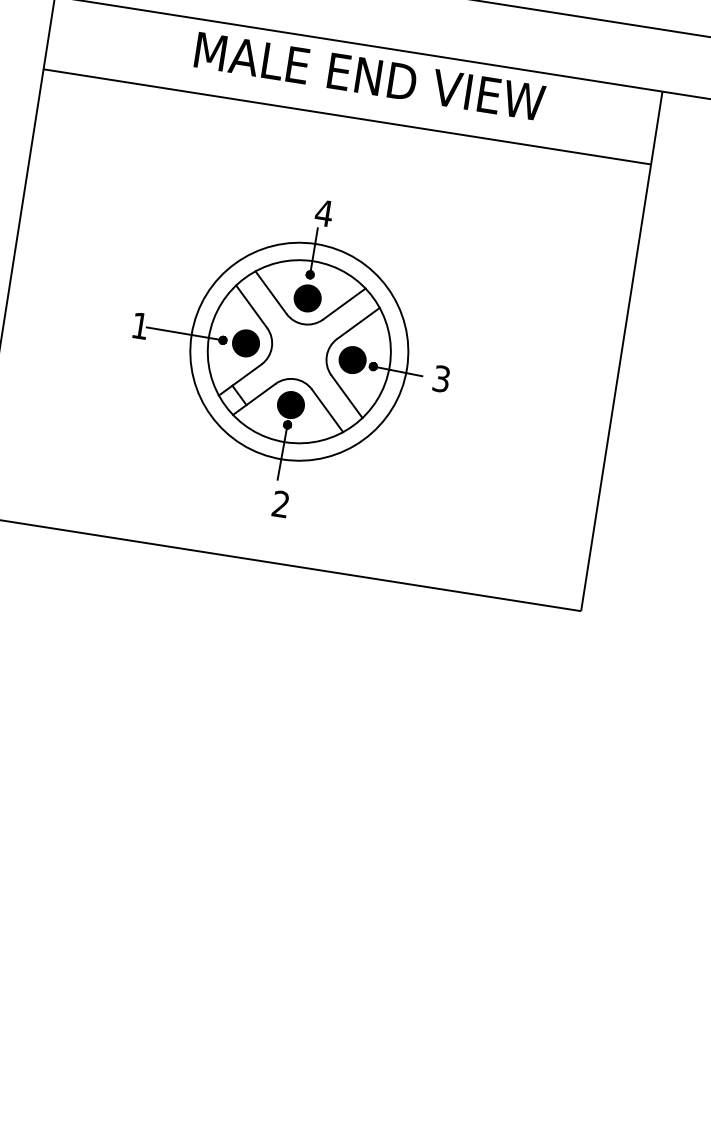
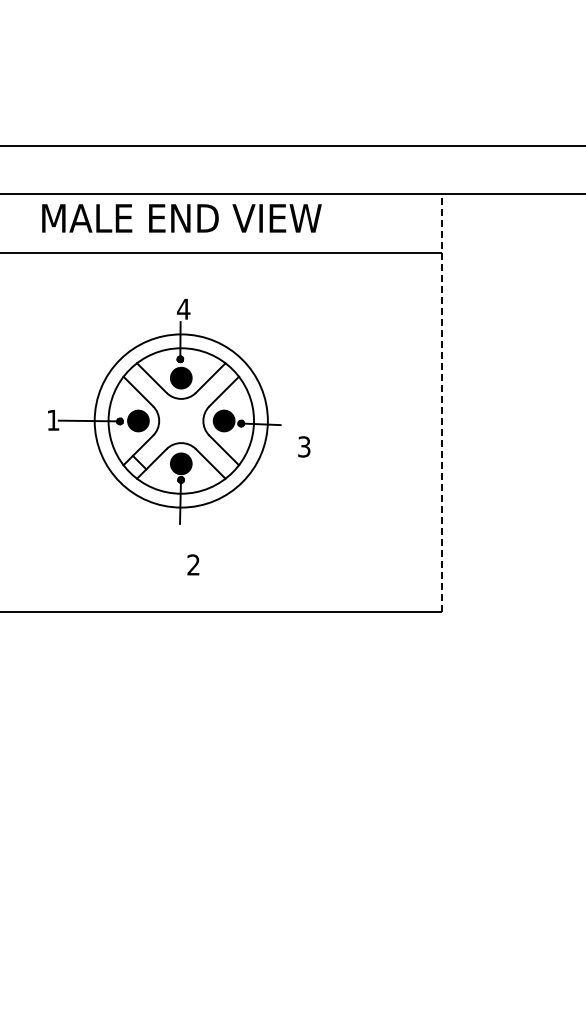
text: (369, 76) -> (181, 218), moved
part: (280, 336) -> (164, 411), moved
line: (621, 351) -> (442, 403), solid -> dashed

